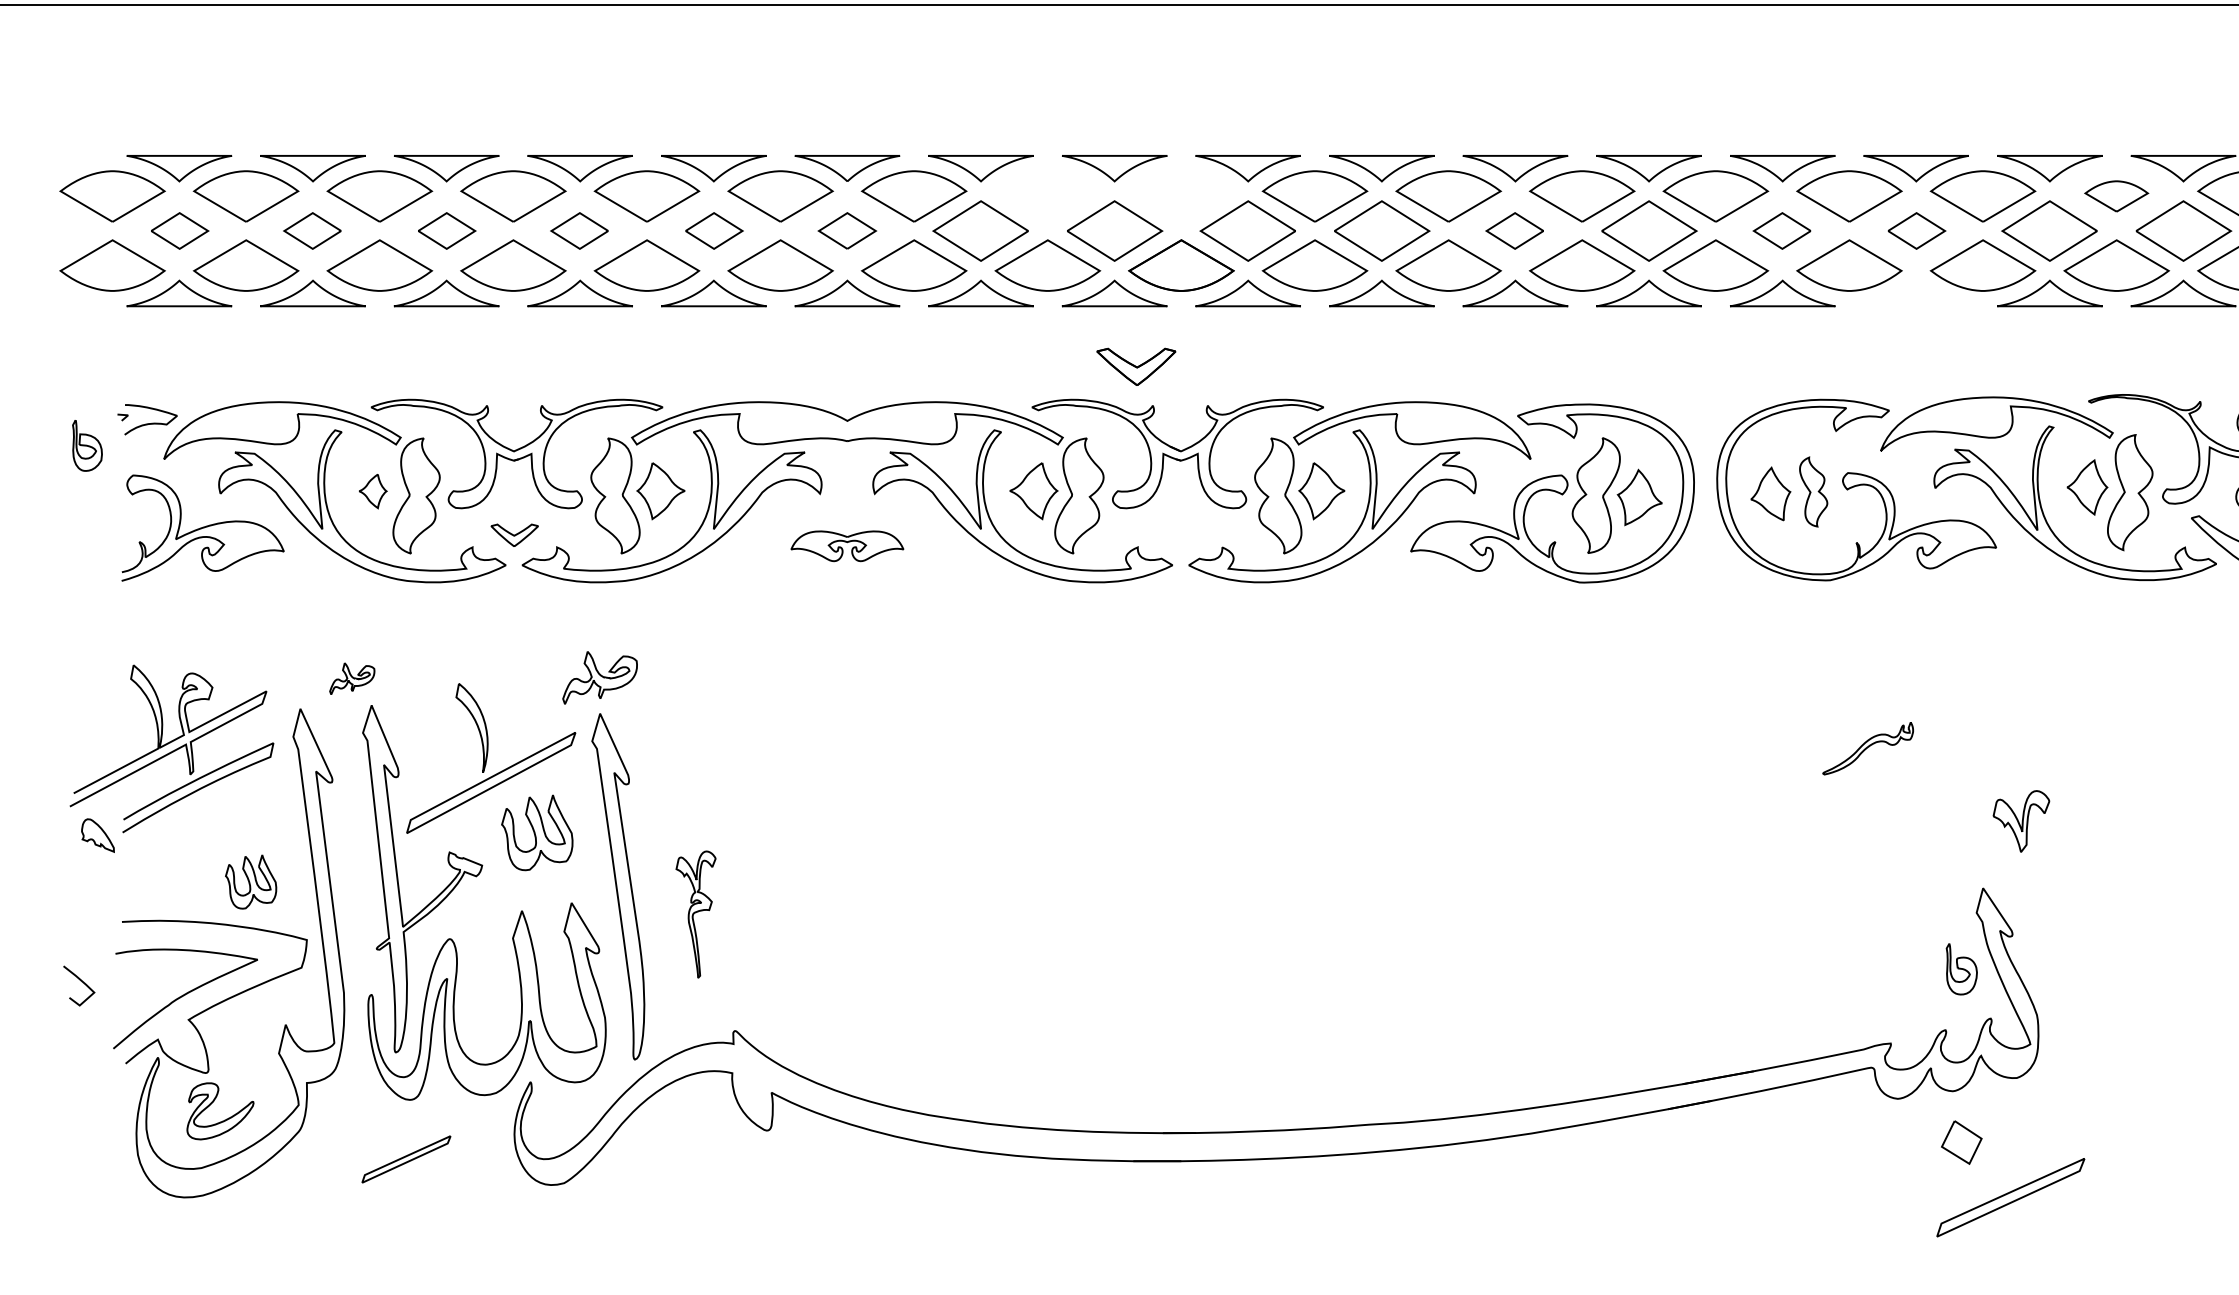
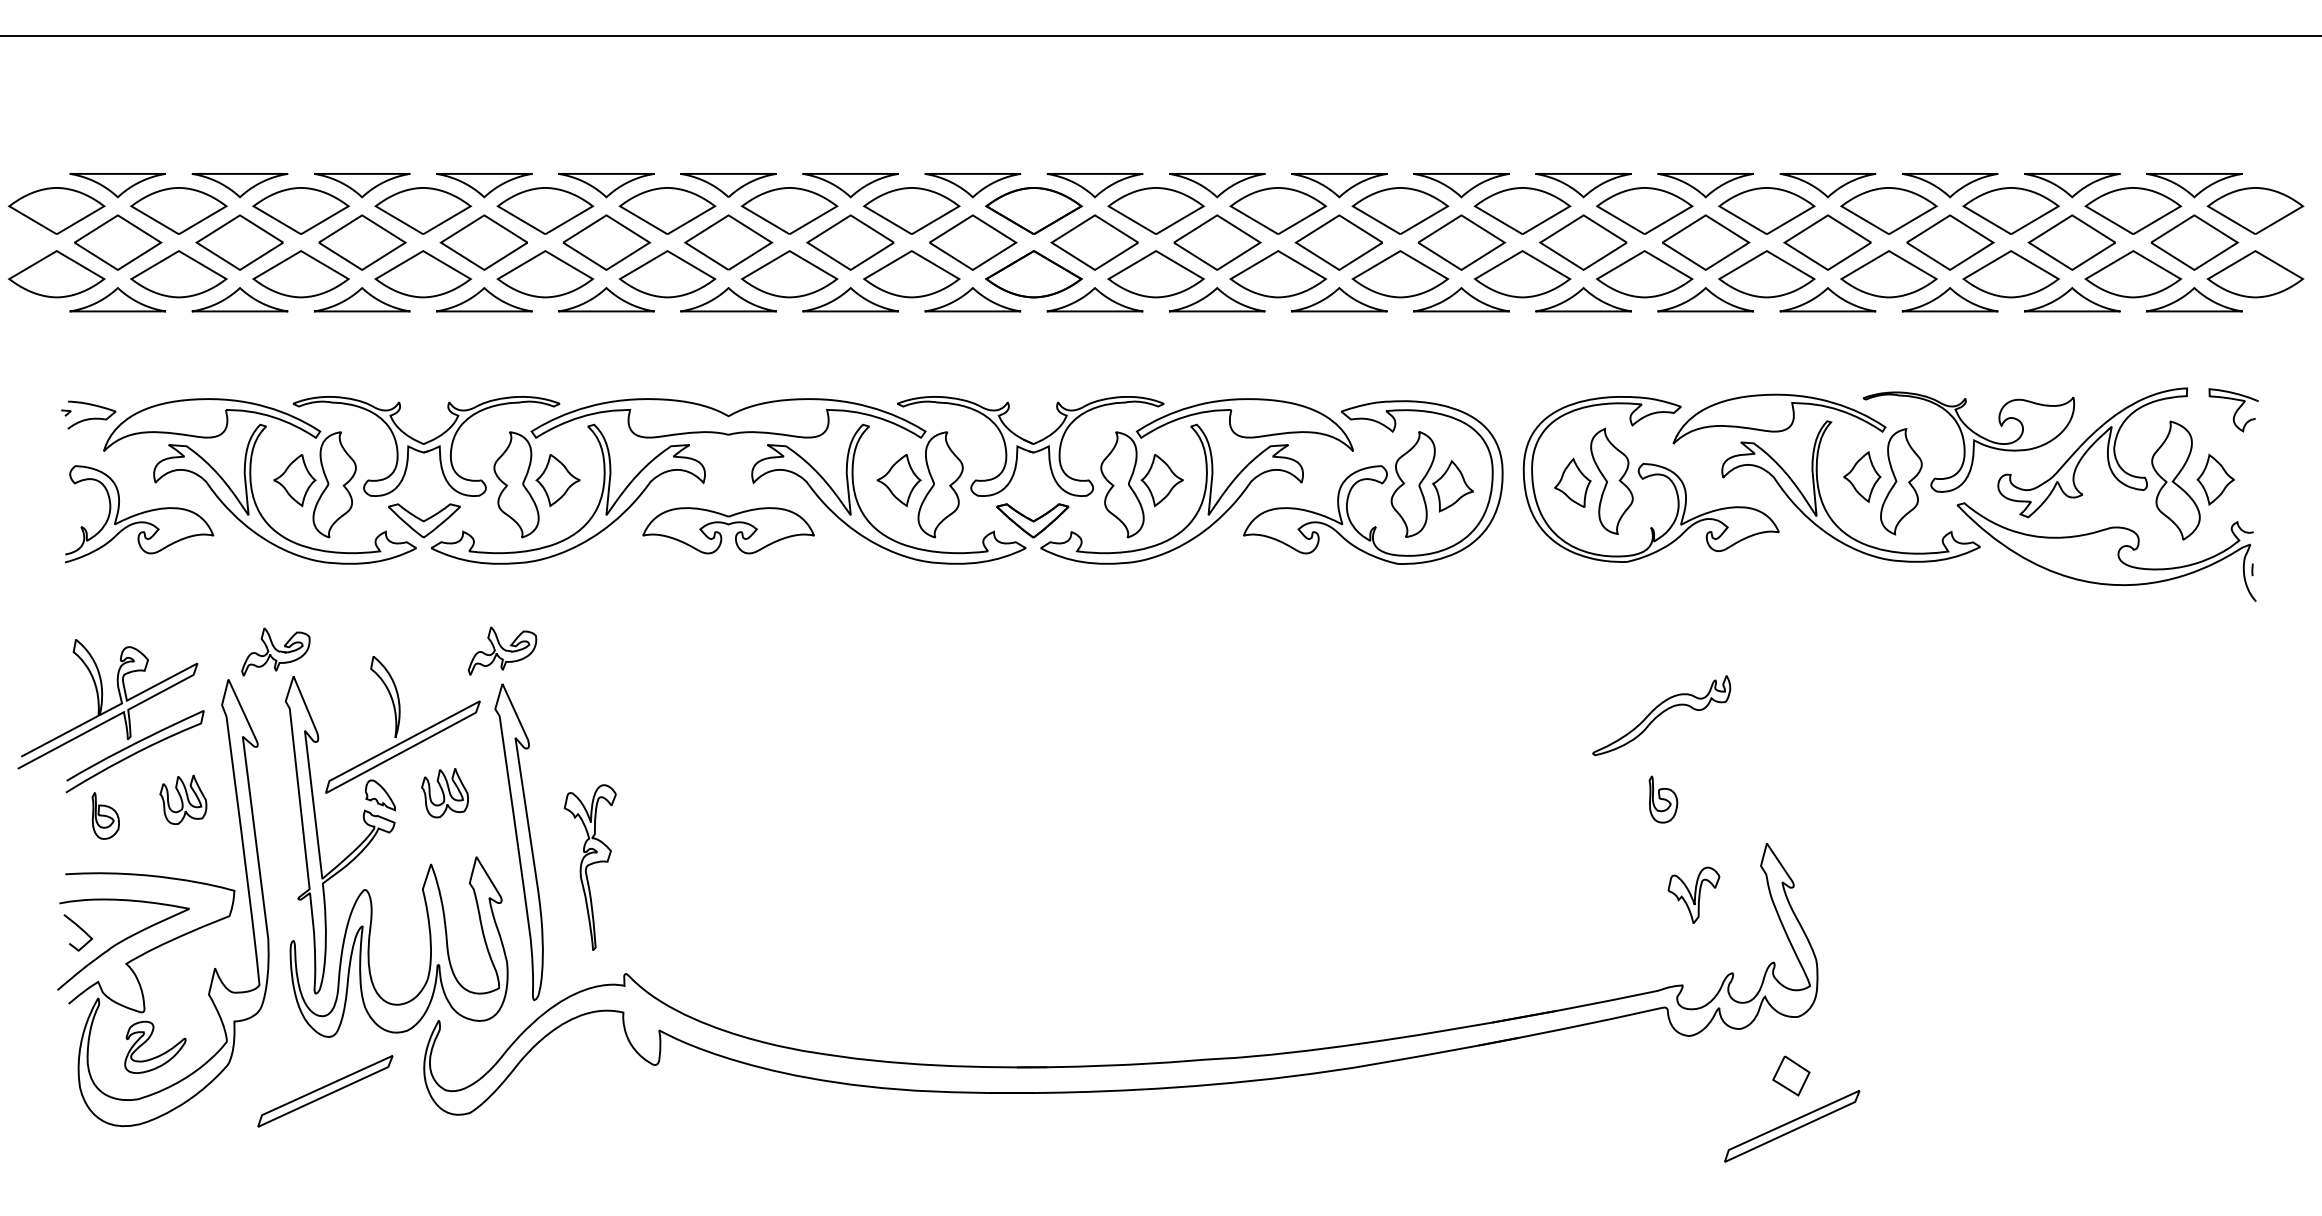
part: (1047, 195) -> (911, 210), added
part: (1180, 195) -> (1033, 210), added
part: (2116, 195) -> (1888, 210), size x1.67
part: (180, 230) -> (118, 242), size x1.67
part: (312, 230) -> (239, 242), size x1.67
part: (446, 230) -> (362, 242), size x1.67
part: (579, 230) -> (483, 242), size x1.67
part: (713, 230) -> (606, 242), size x1.67
part: (847, 230) -> (728, 242), size x1.67
part: (1514, 230) -> (1338, 242), size x1.67
part: (1781, 230) -> (1582, 242), size x1.67
part: (1917, 230) -> (1706, 242), size x1.67
part: (1915, 293) -> (1705, 299), added
part: (1136, 366) -> (1032, 520), moved
part: (87, 445) -> (105, 815), moved
part: (372, 491) -> (294, 480), size x1.67
part: (1813, 491) -> (1611, 480), size x1.67
part: (514, 534) -> (424, 520), size x1.67
part: (847, 545) -> (728, 530), size x1.67
part: (351, 678) -> (275, 651), size x1.67
part: (1867, 748) -> (1661, 715), size x1.67
part: (2020, 820) -> (1693, 894), moved
part: (536, 833) -> (444, 793), size x0.71
part: (96, 835) -> (379, 795), moved
part: (251, 881) -> (183, 799), moved
part: (695, 914) -> (589, 867), size x1.43
part: (1961, 969) -> (1663, 799), moved
curve: (81, 982) -> (80, 929), moved
part: (1961, 1142) -> (1791, 1075), moved
part: (406, 1159) -> (325, 1091), size x1.67

